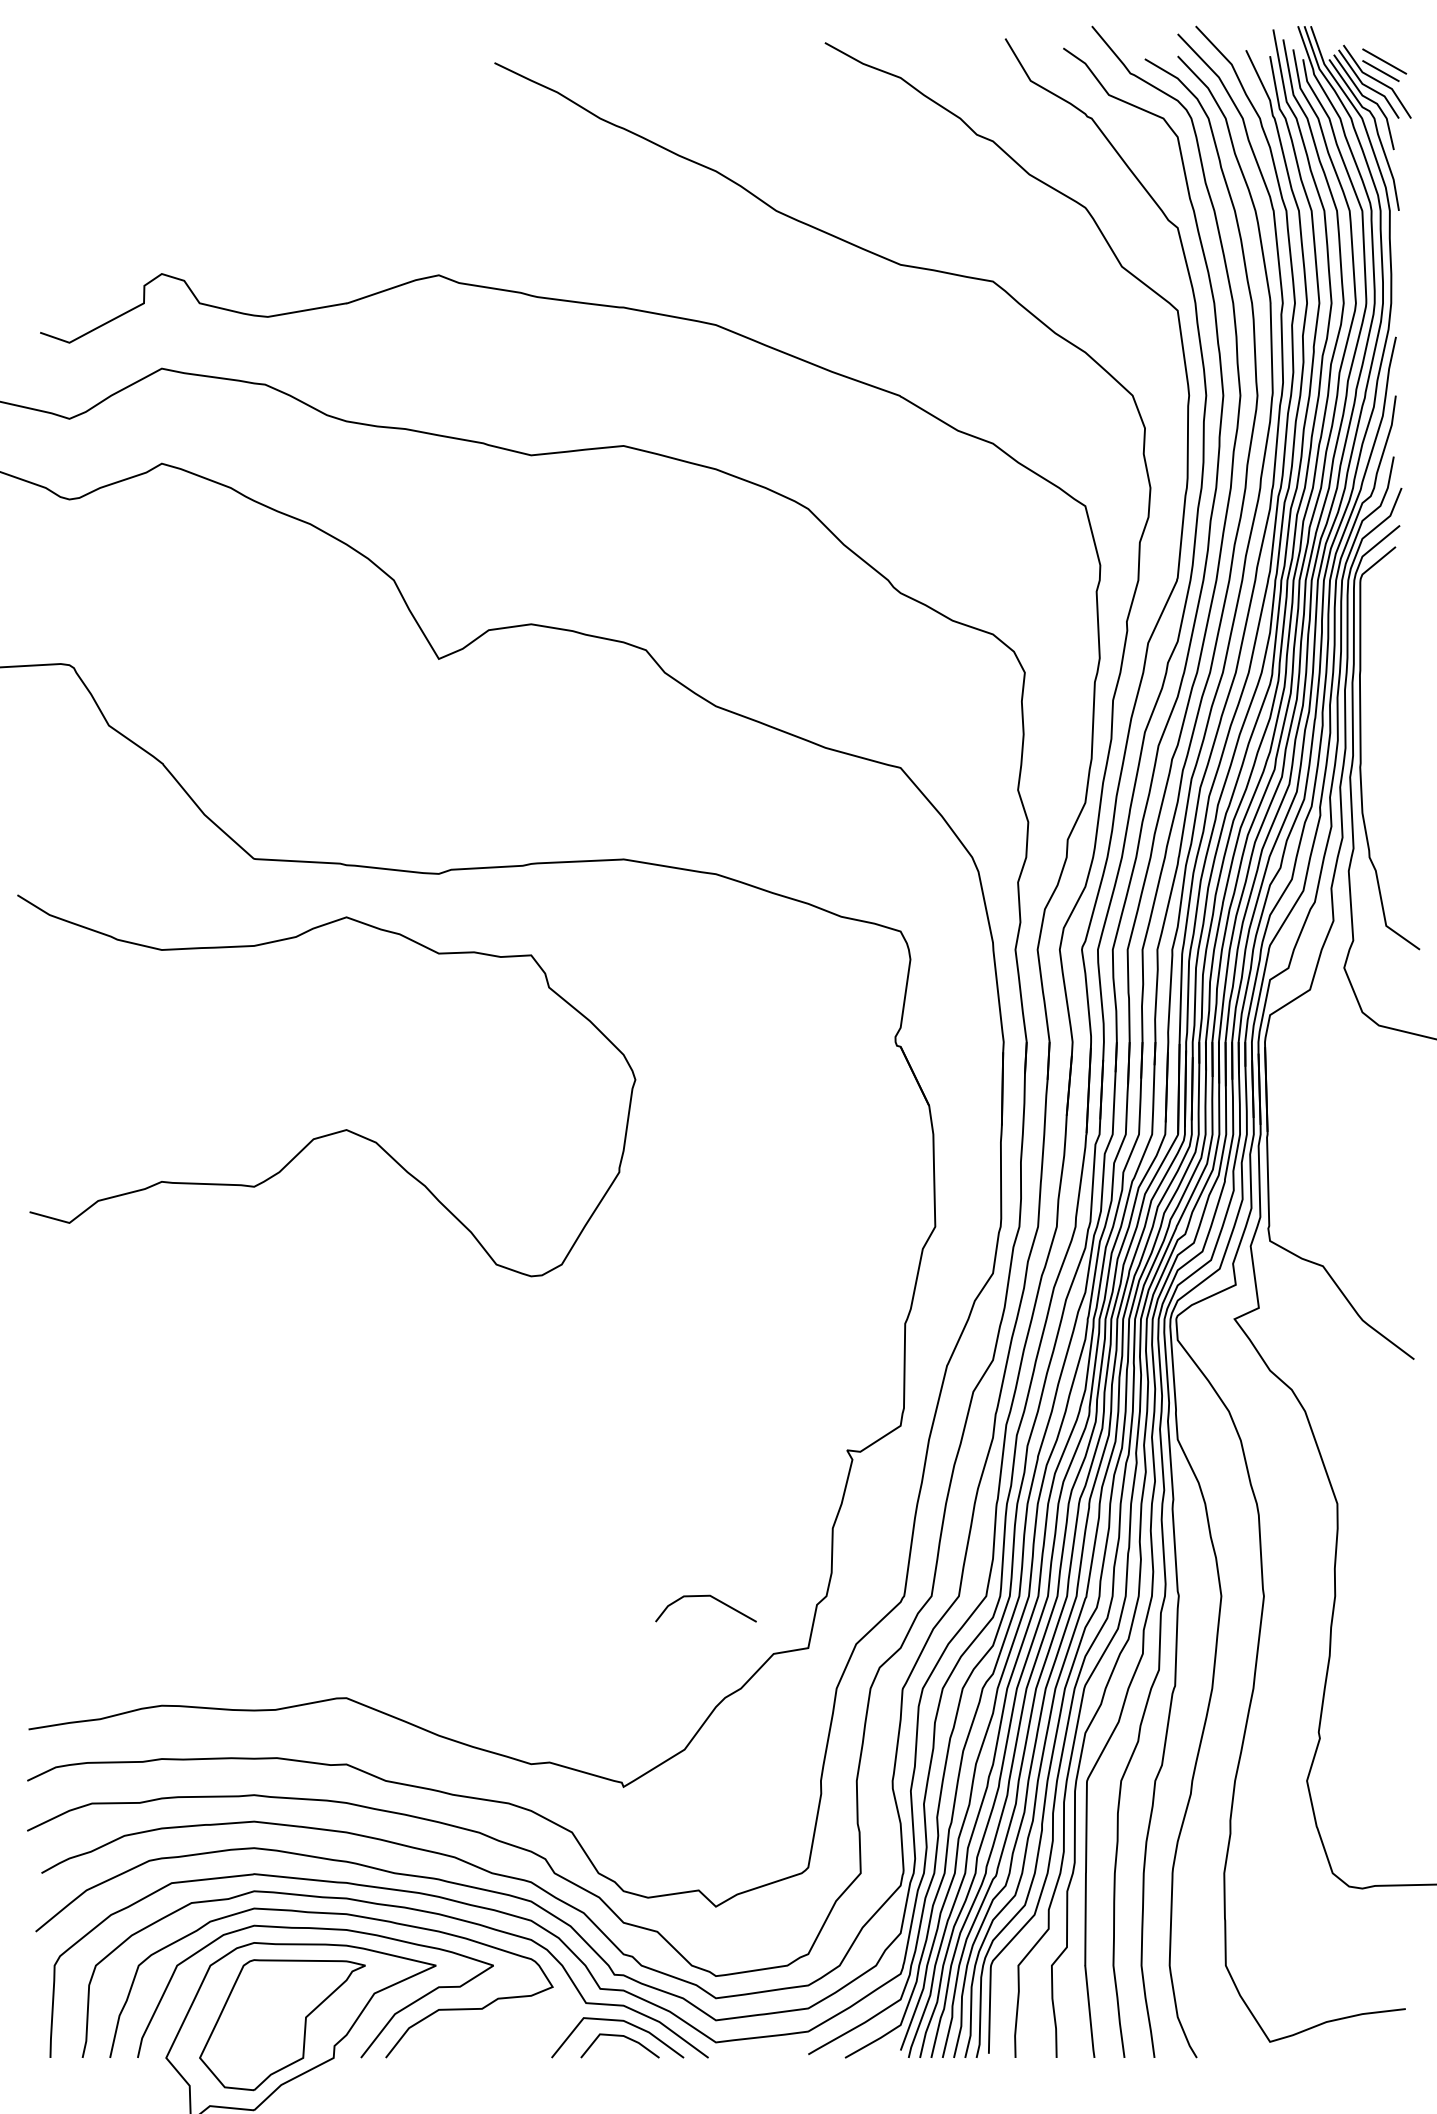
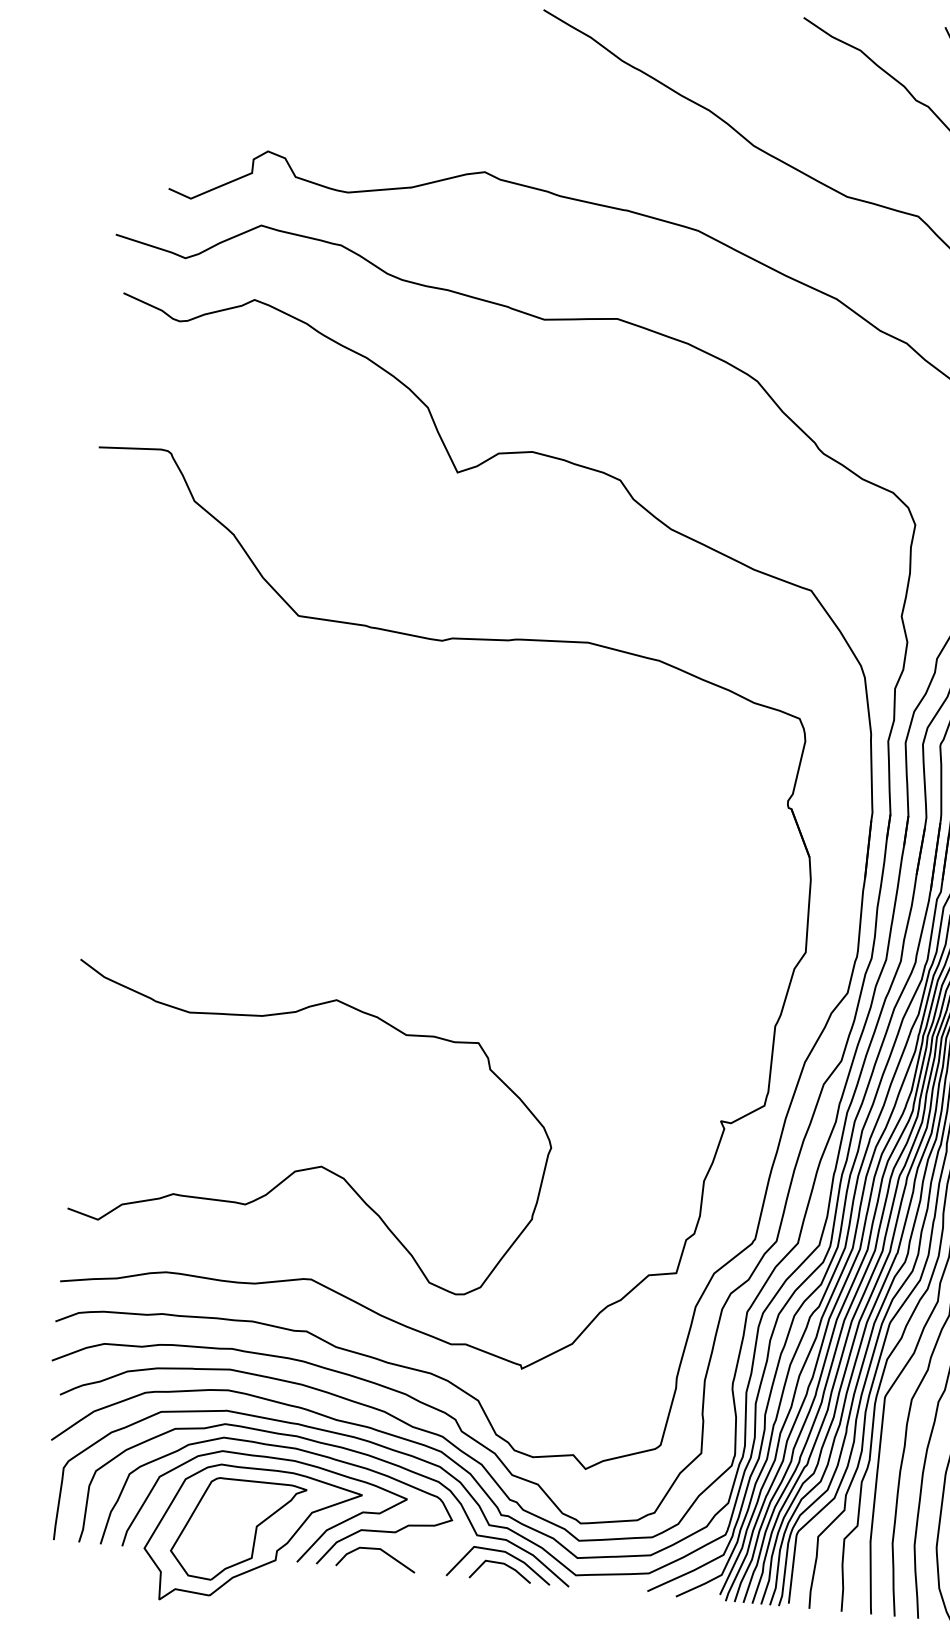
curve: (336, 1131) -> (313, 1167), moved
line: (705, 1596) -> (376, 1549), moved

